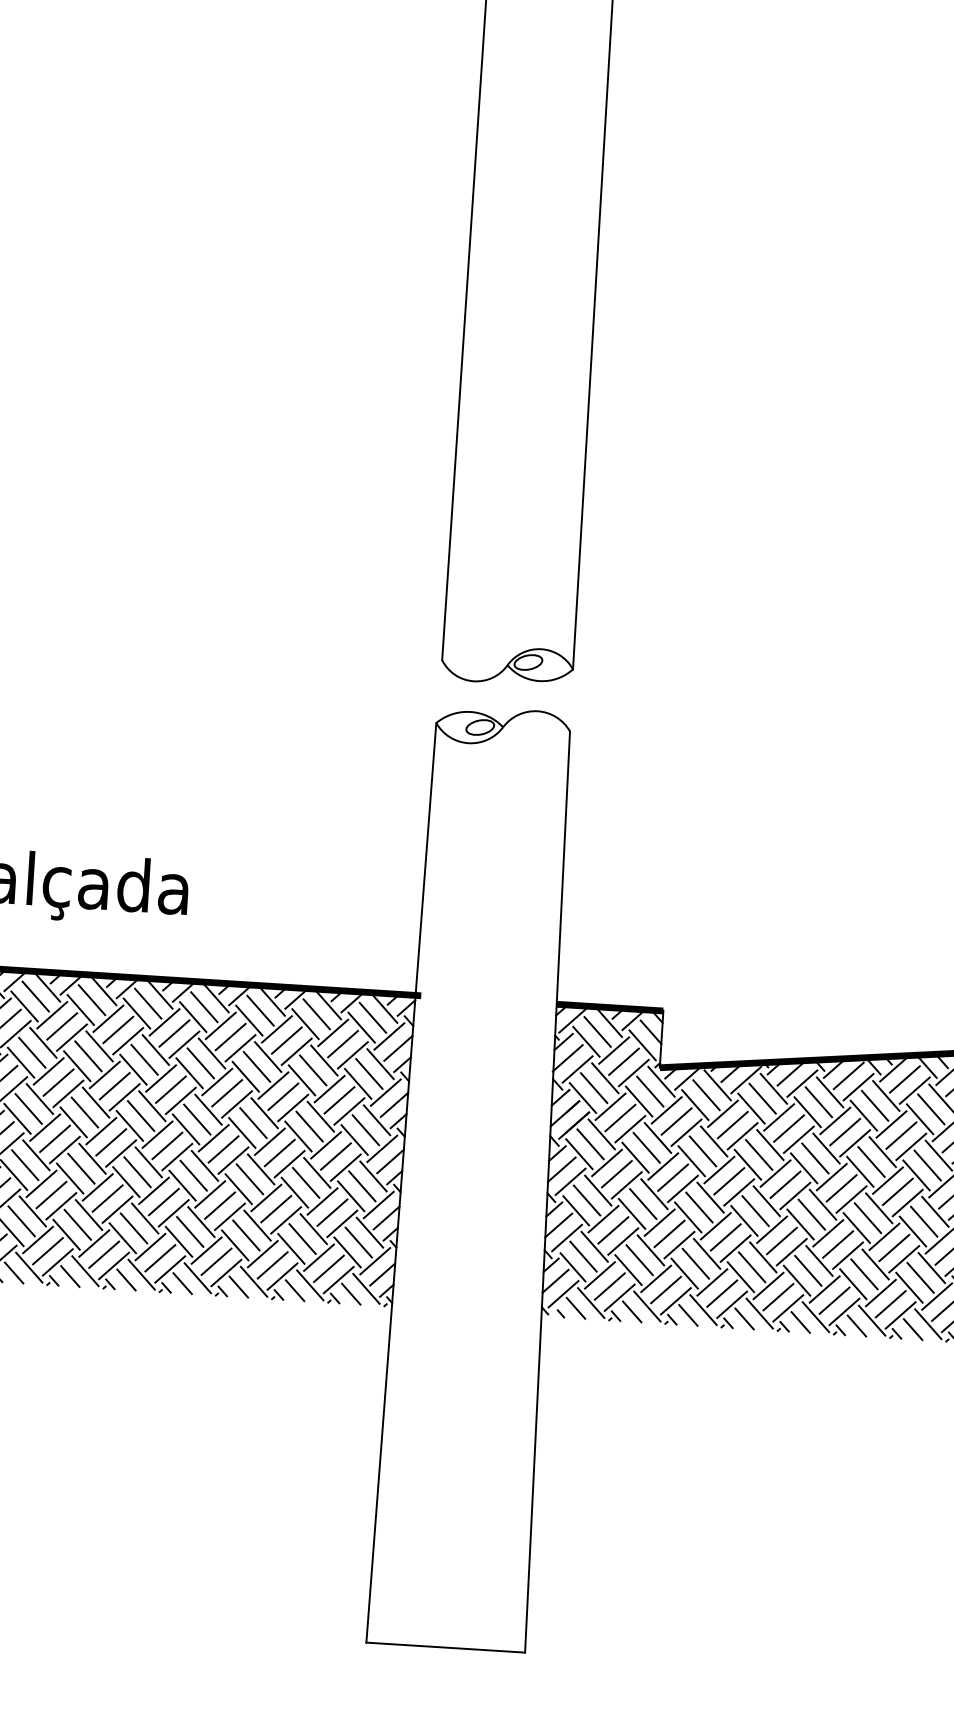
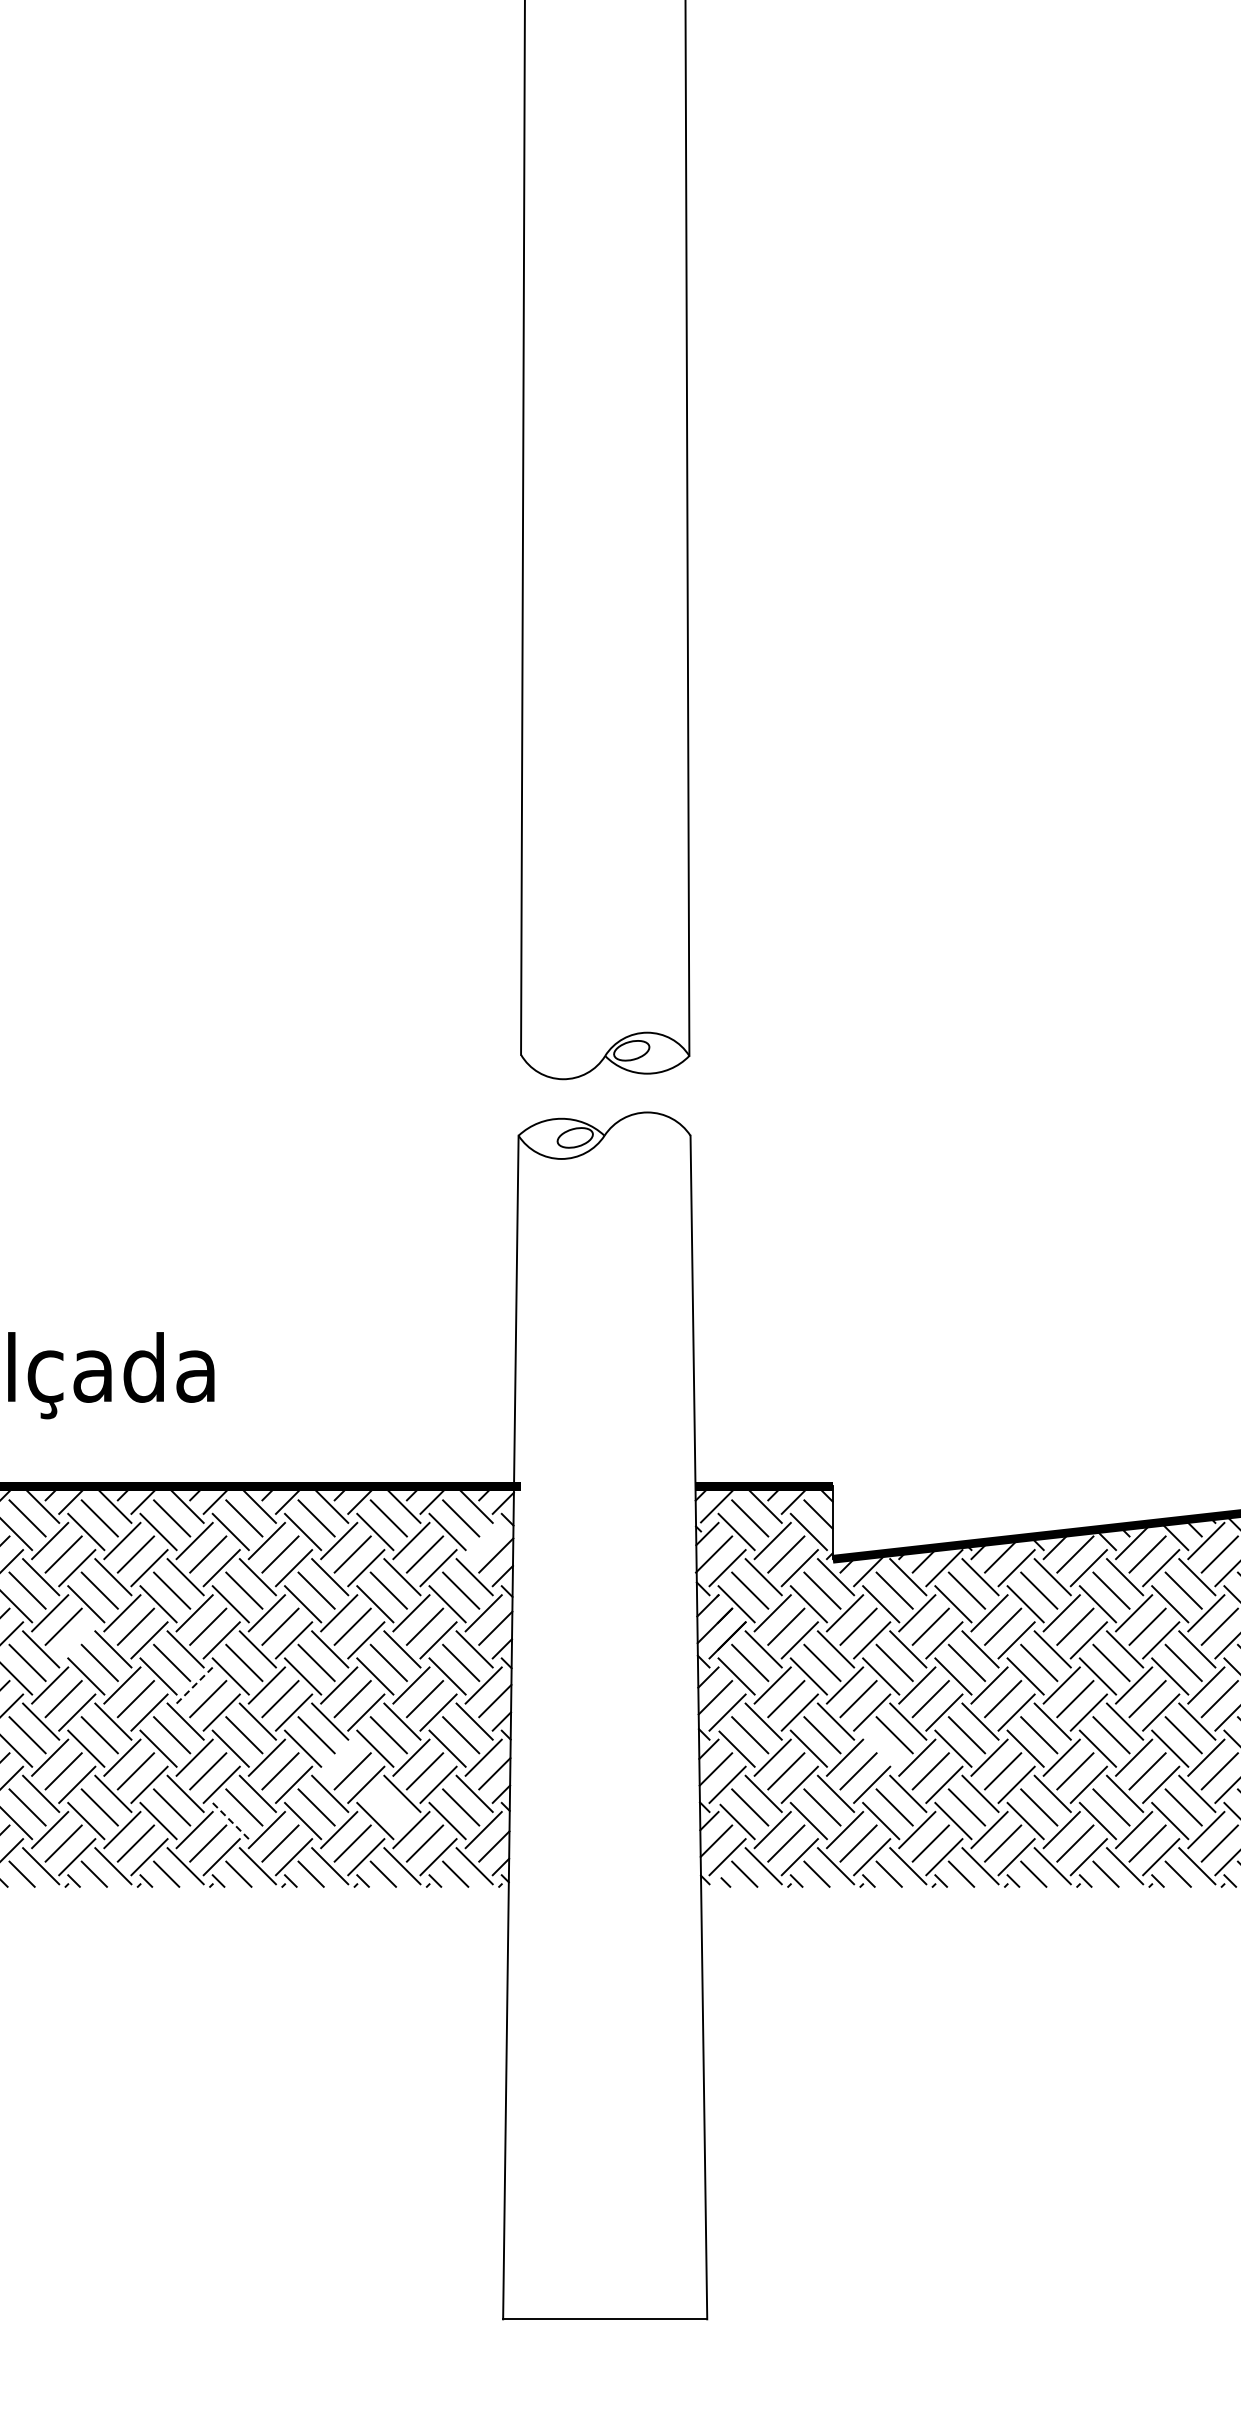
line: (389, 1036) -> (483, 1540), removed
line: (68, 1093) -> (77, 1640), removed
line: (157, 1134) -> (194, 1685), solid -> dashed
line: (266, 1197) -> (339, 1757), removed
line: (688, 1217) -> (881, 1748), removed
line: (302, 1239) -> (388, 1807), removed
line: (178, 1242) -> (230, 1821), solid -> dashed

